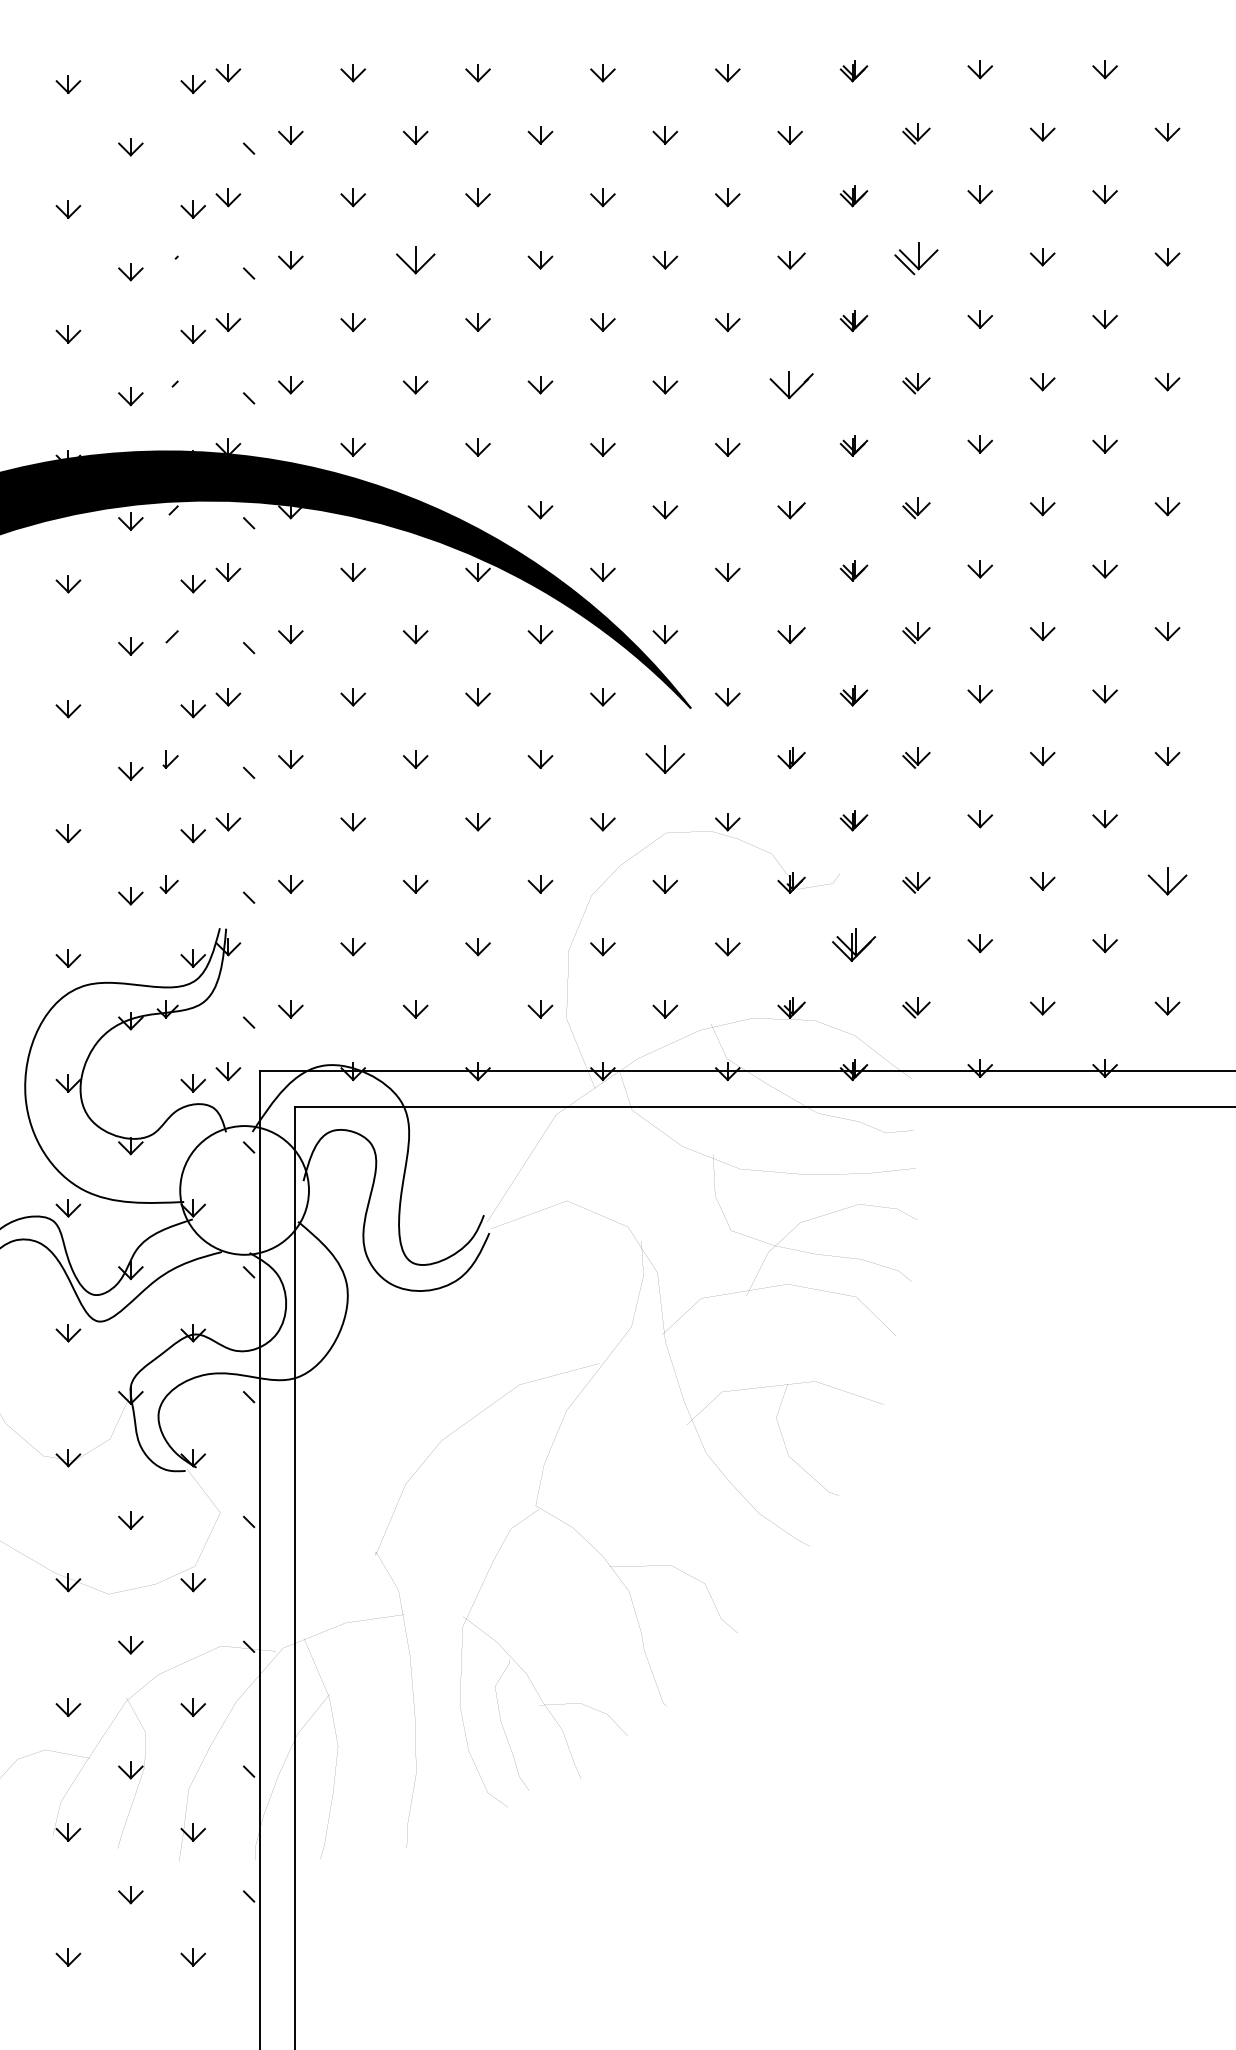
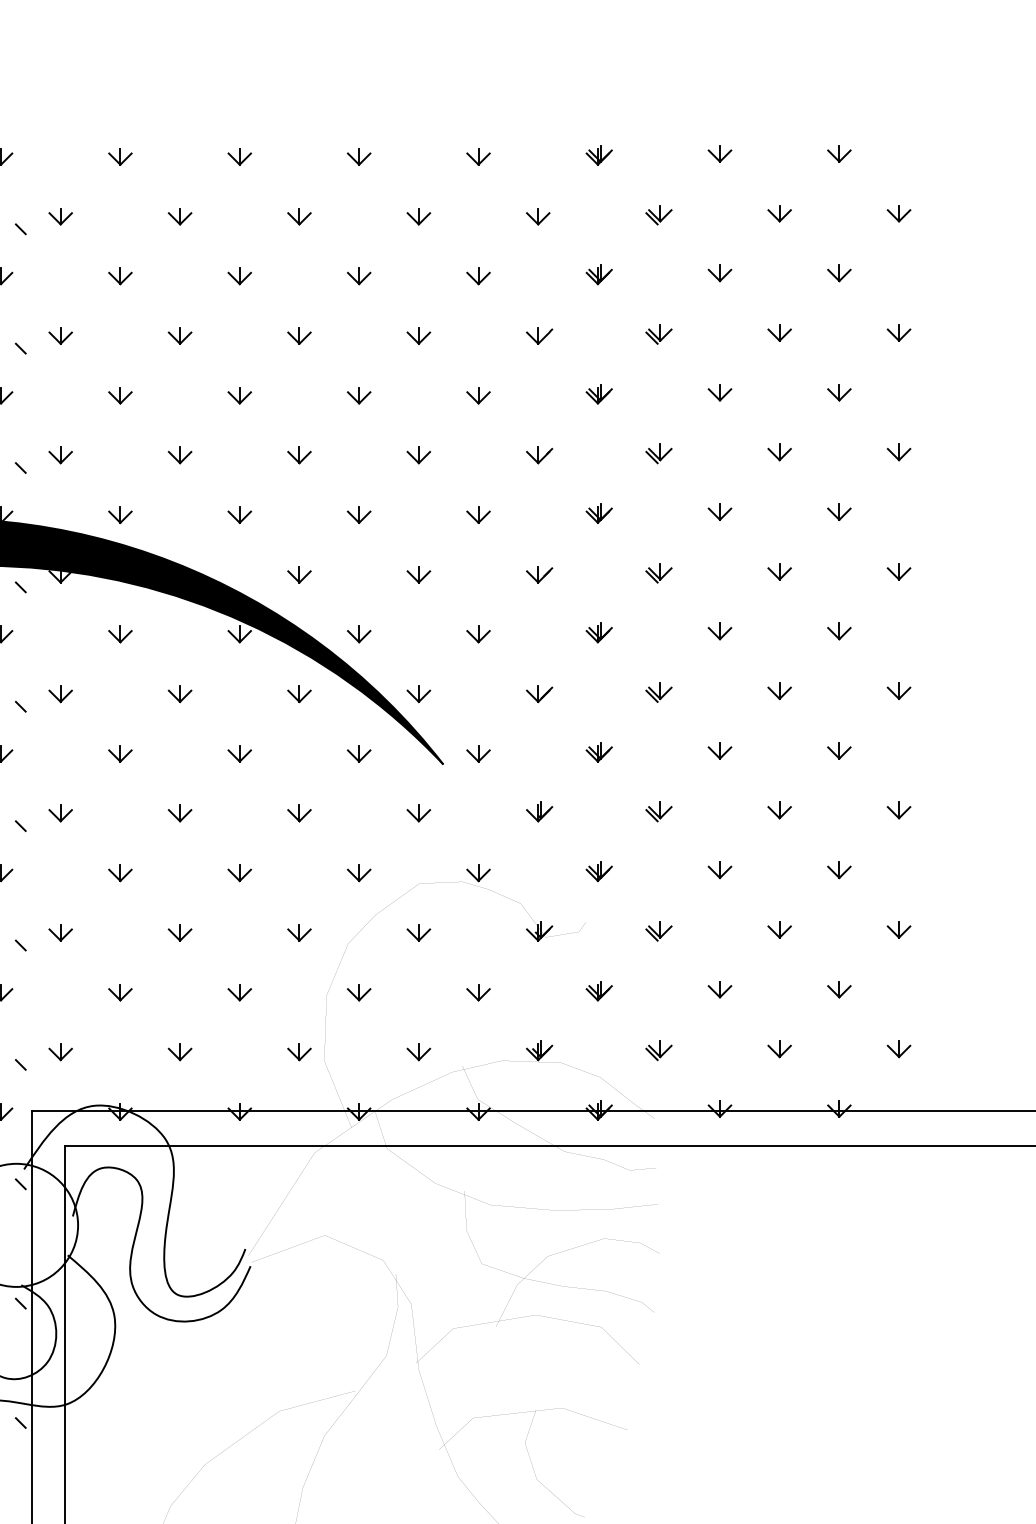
part: (916, 258) -> (659, 334), size x0.62
part: (415, 260) -> (179, 336), size x0.62
part: (791, 385) -> (539, 455), size x0.62
part: (665, 759) -> (419, 813), size x0.62
part: (1167, 881) -> (899, 929), size x0.62
part: (853, 945) -> (598, 991), size x0.62

